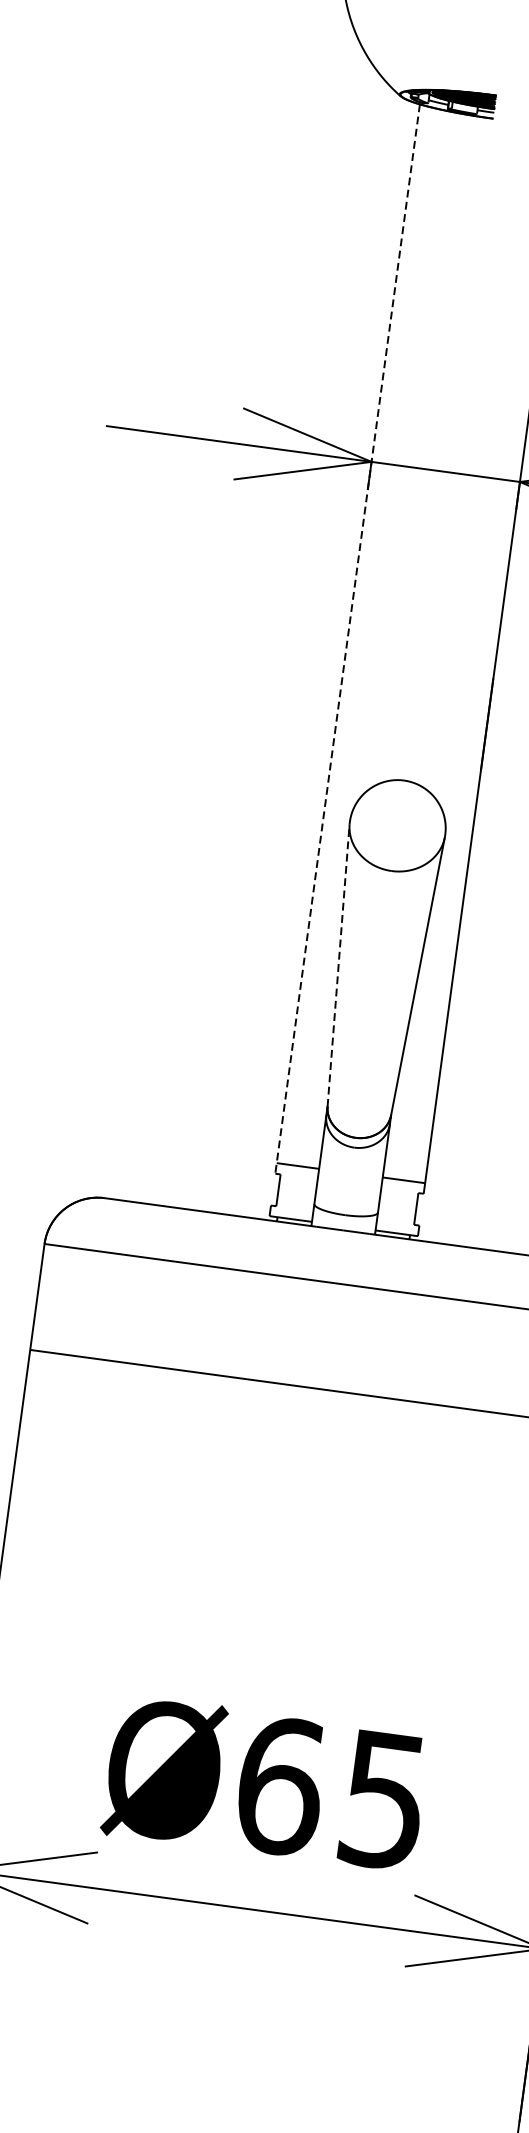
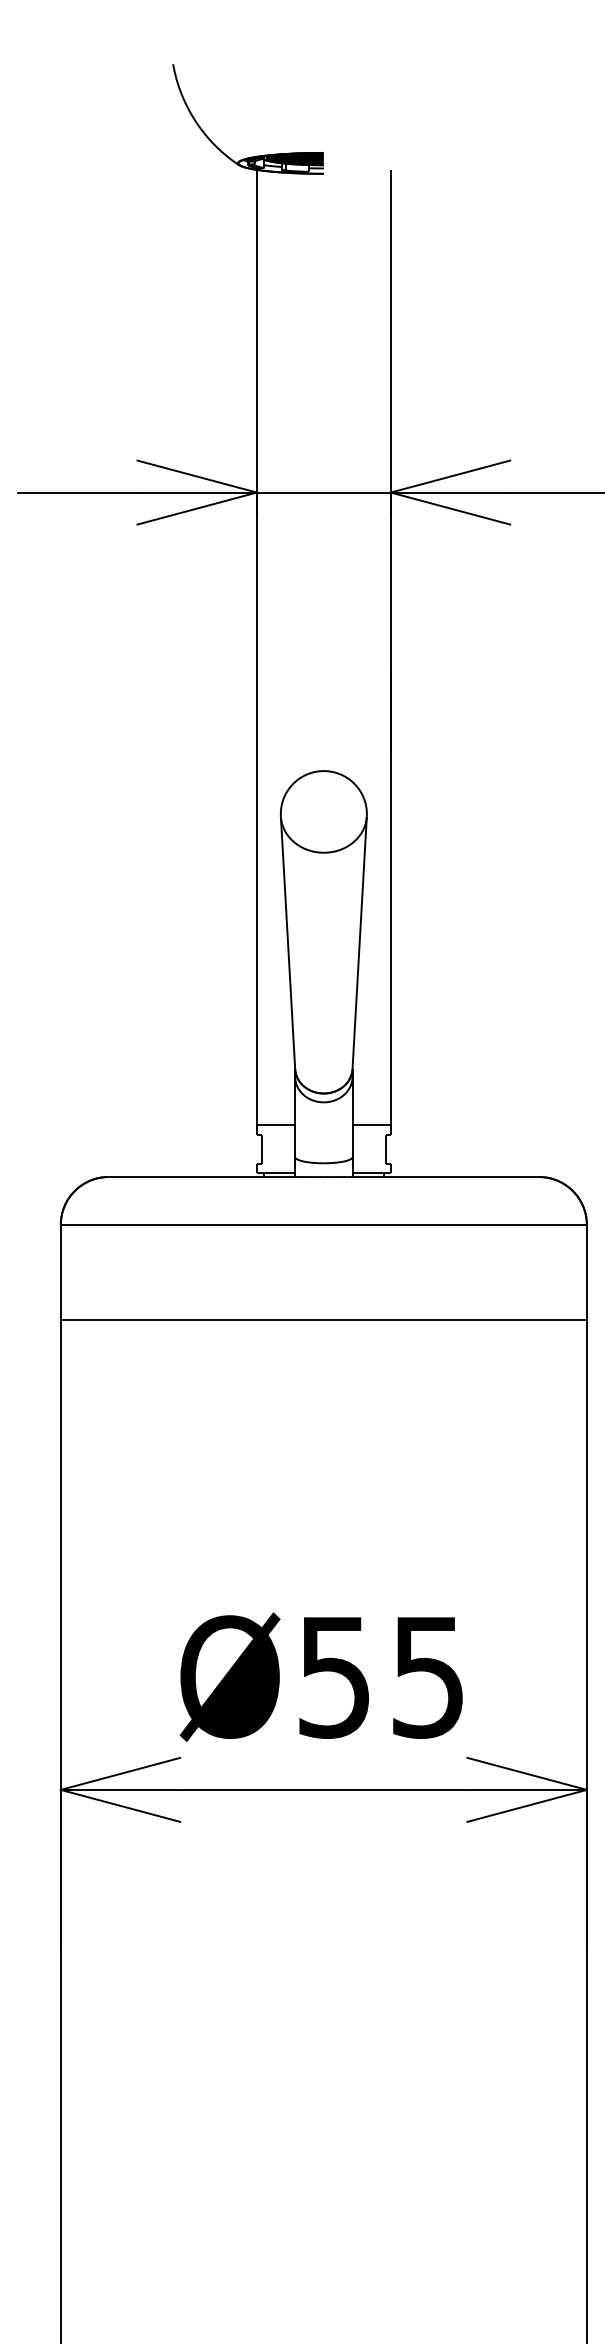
line: (347, 639) -> (256, 652), dashed -> solid
line: (339, 965) -> (288, 942), dashed -> solid
text: (281, 1785) -> (335, 1676), Ø65 -> Ø55

